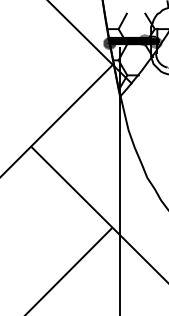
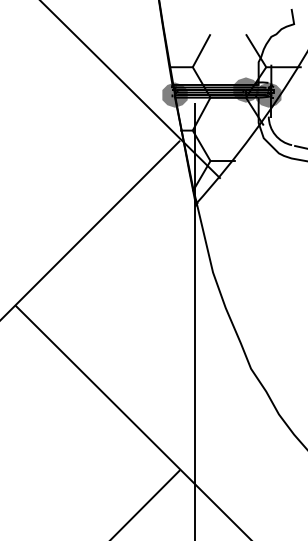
fill: (109, 43) -> (174, 96), removed

